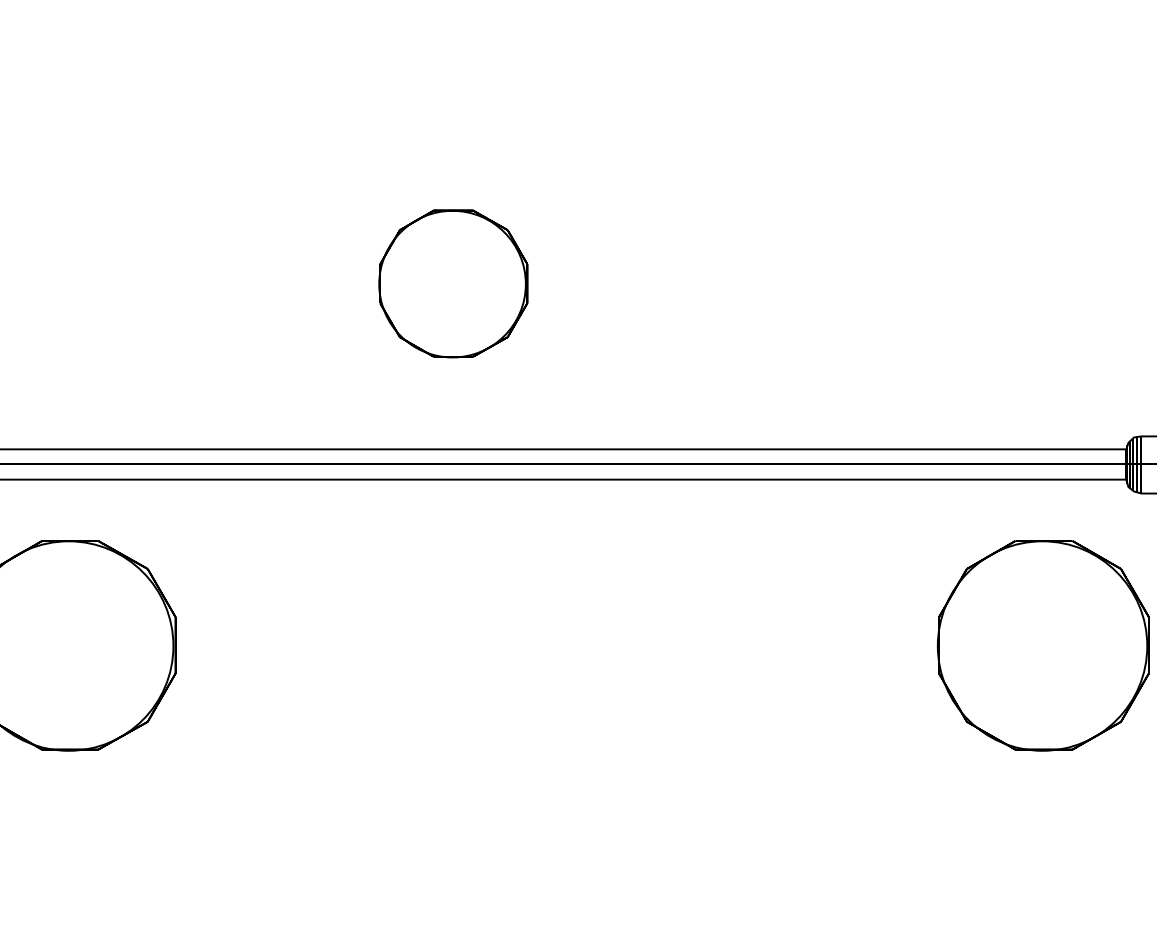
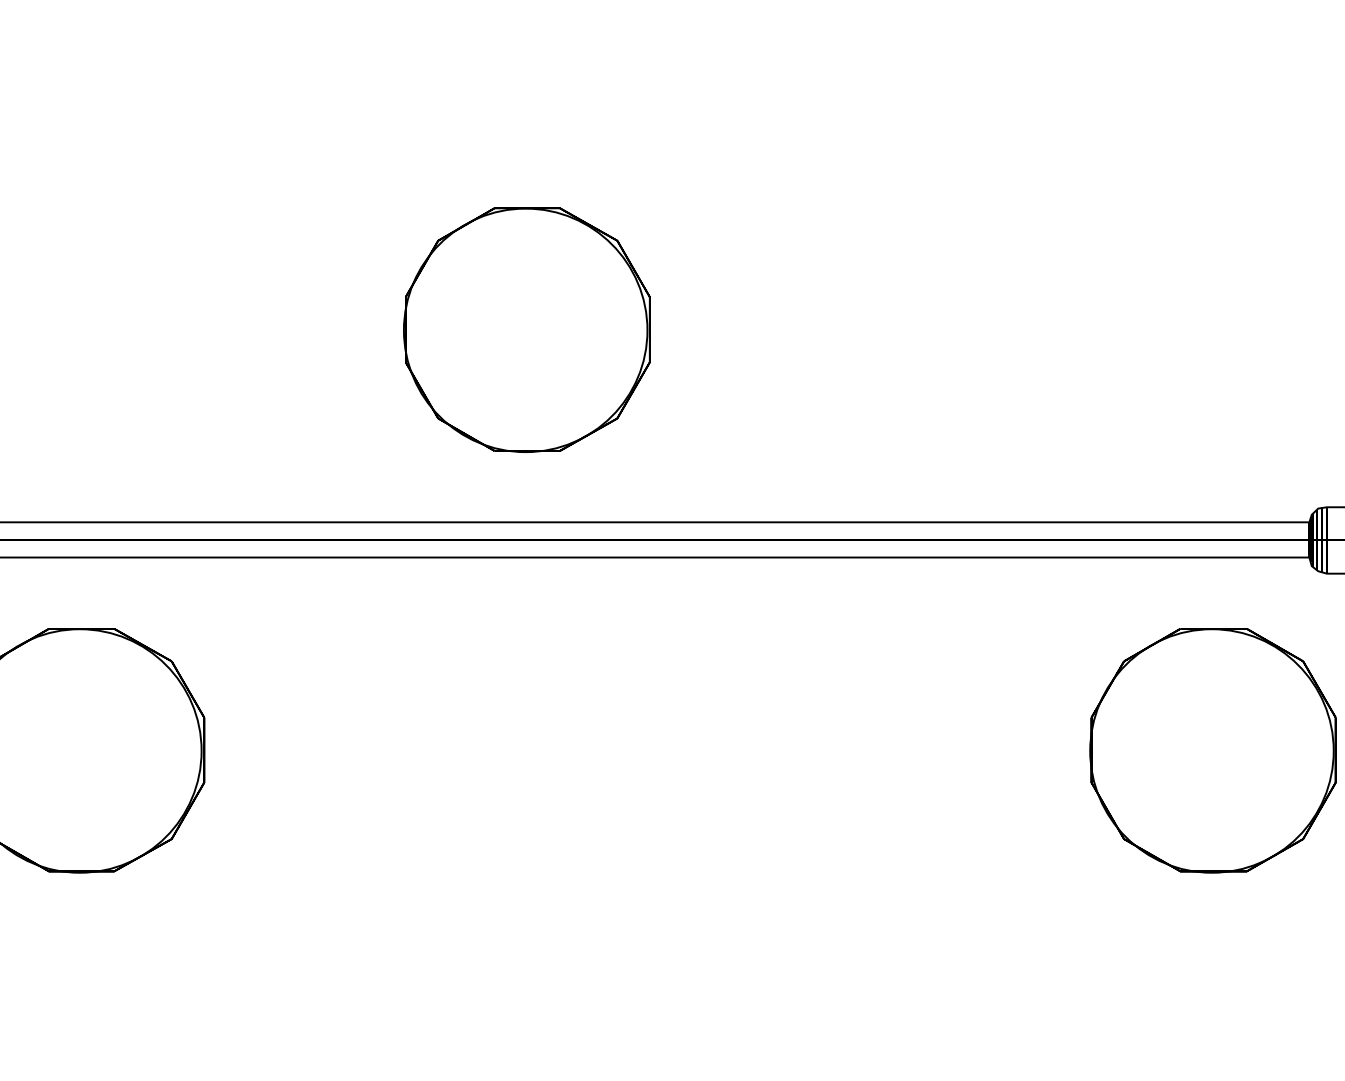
part: (452, 283) -> (526, 329), size x1.43

